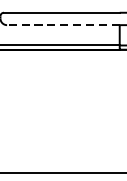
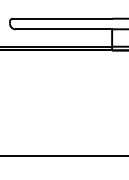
line: (62, 25) -> (63, 29), dashed -> solid

